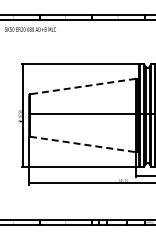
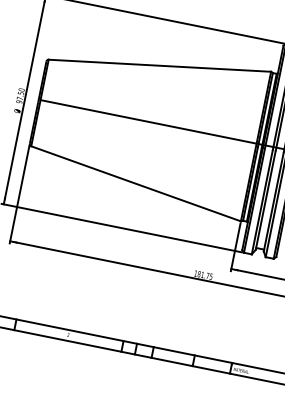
line: (82, 86) -> (158, 65), dashed -> solid
line: (82, 144) -> (135, 183), dashed -> solid

